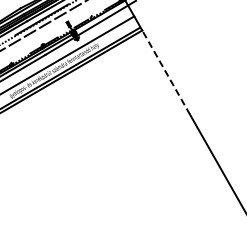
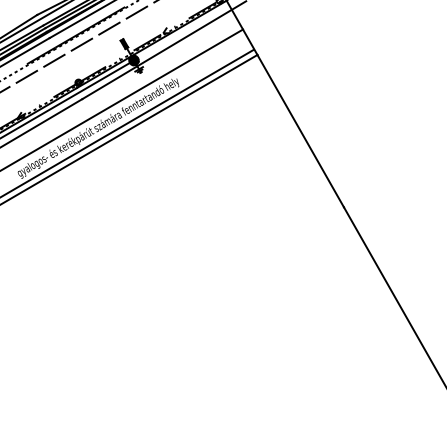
line: (165, 72) -> (299, 130), dashed -> solid

